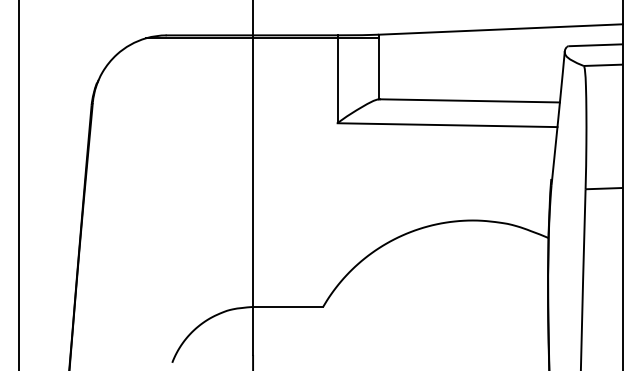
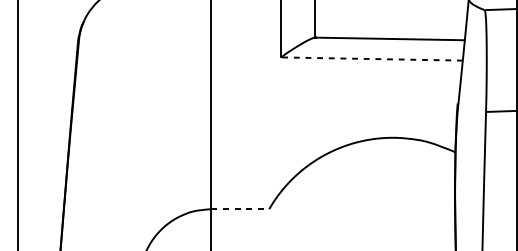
line: (447, 125) -> (371, 59), solid -> dashed
line: (288, 306) -> (240, 208), solid -> dashed

